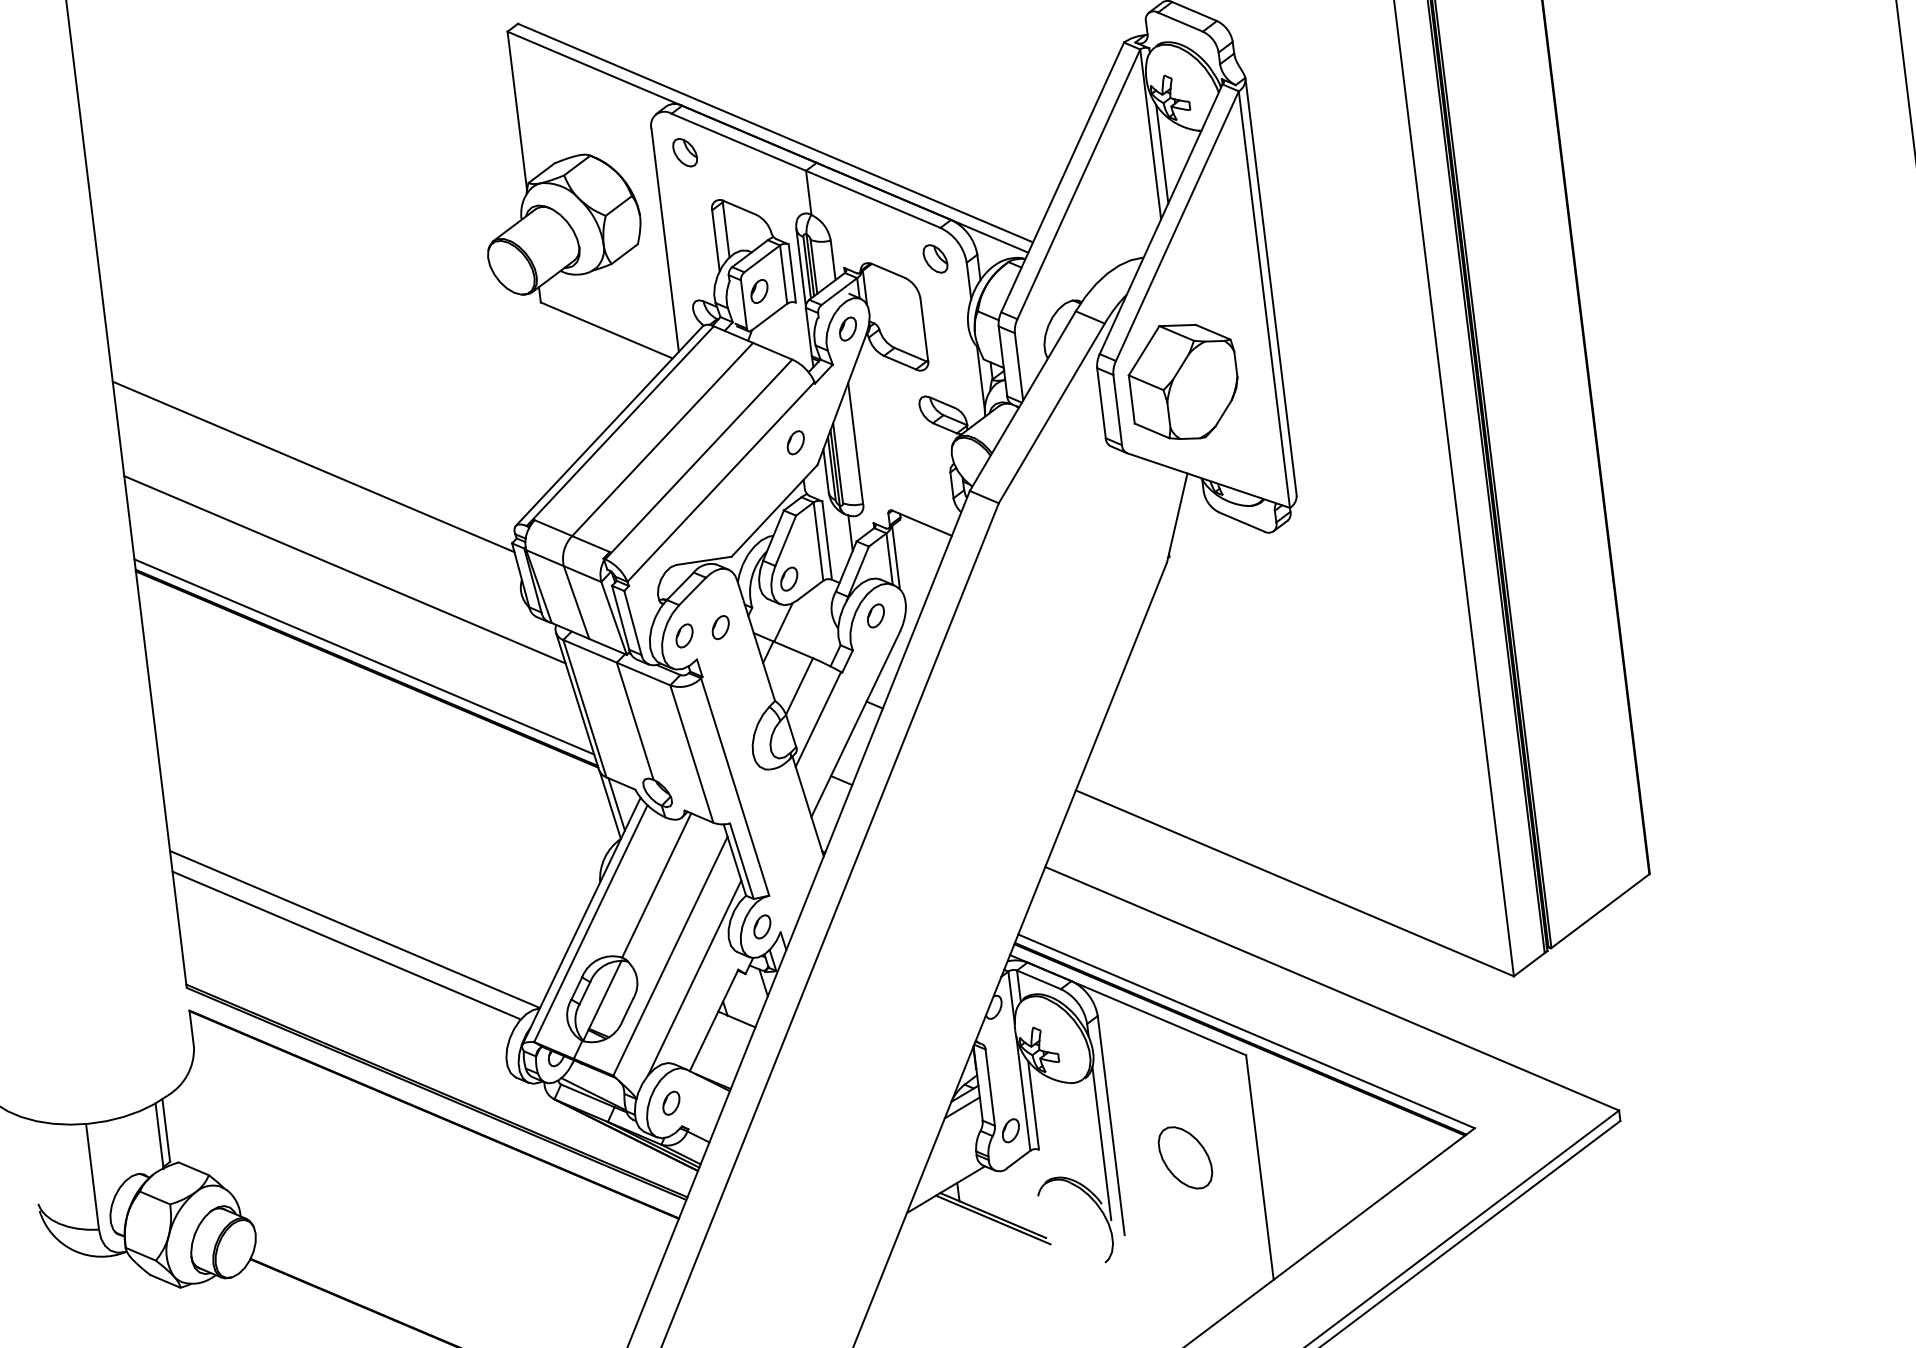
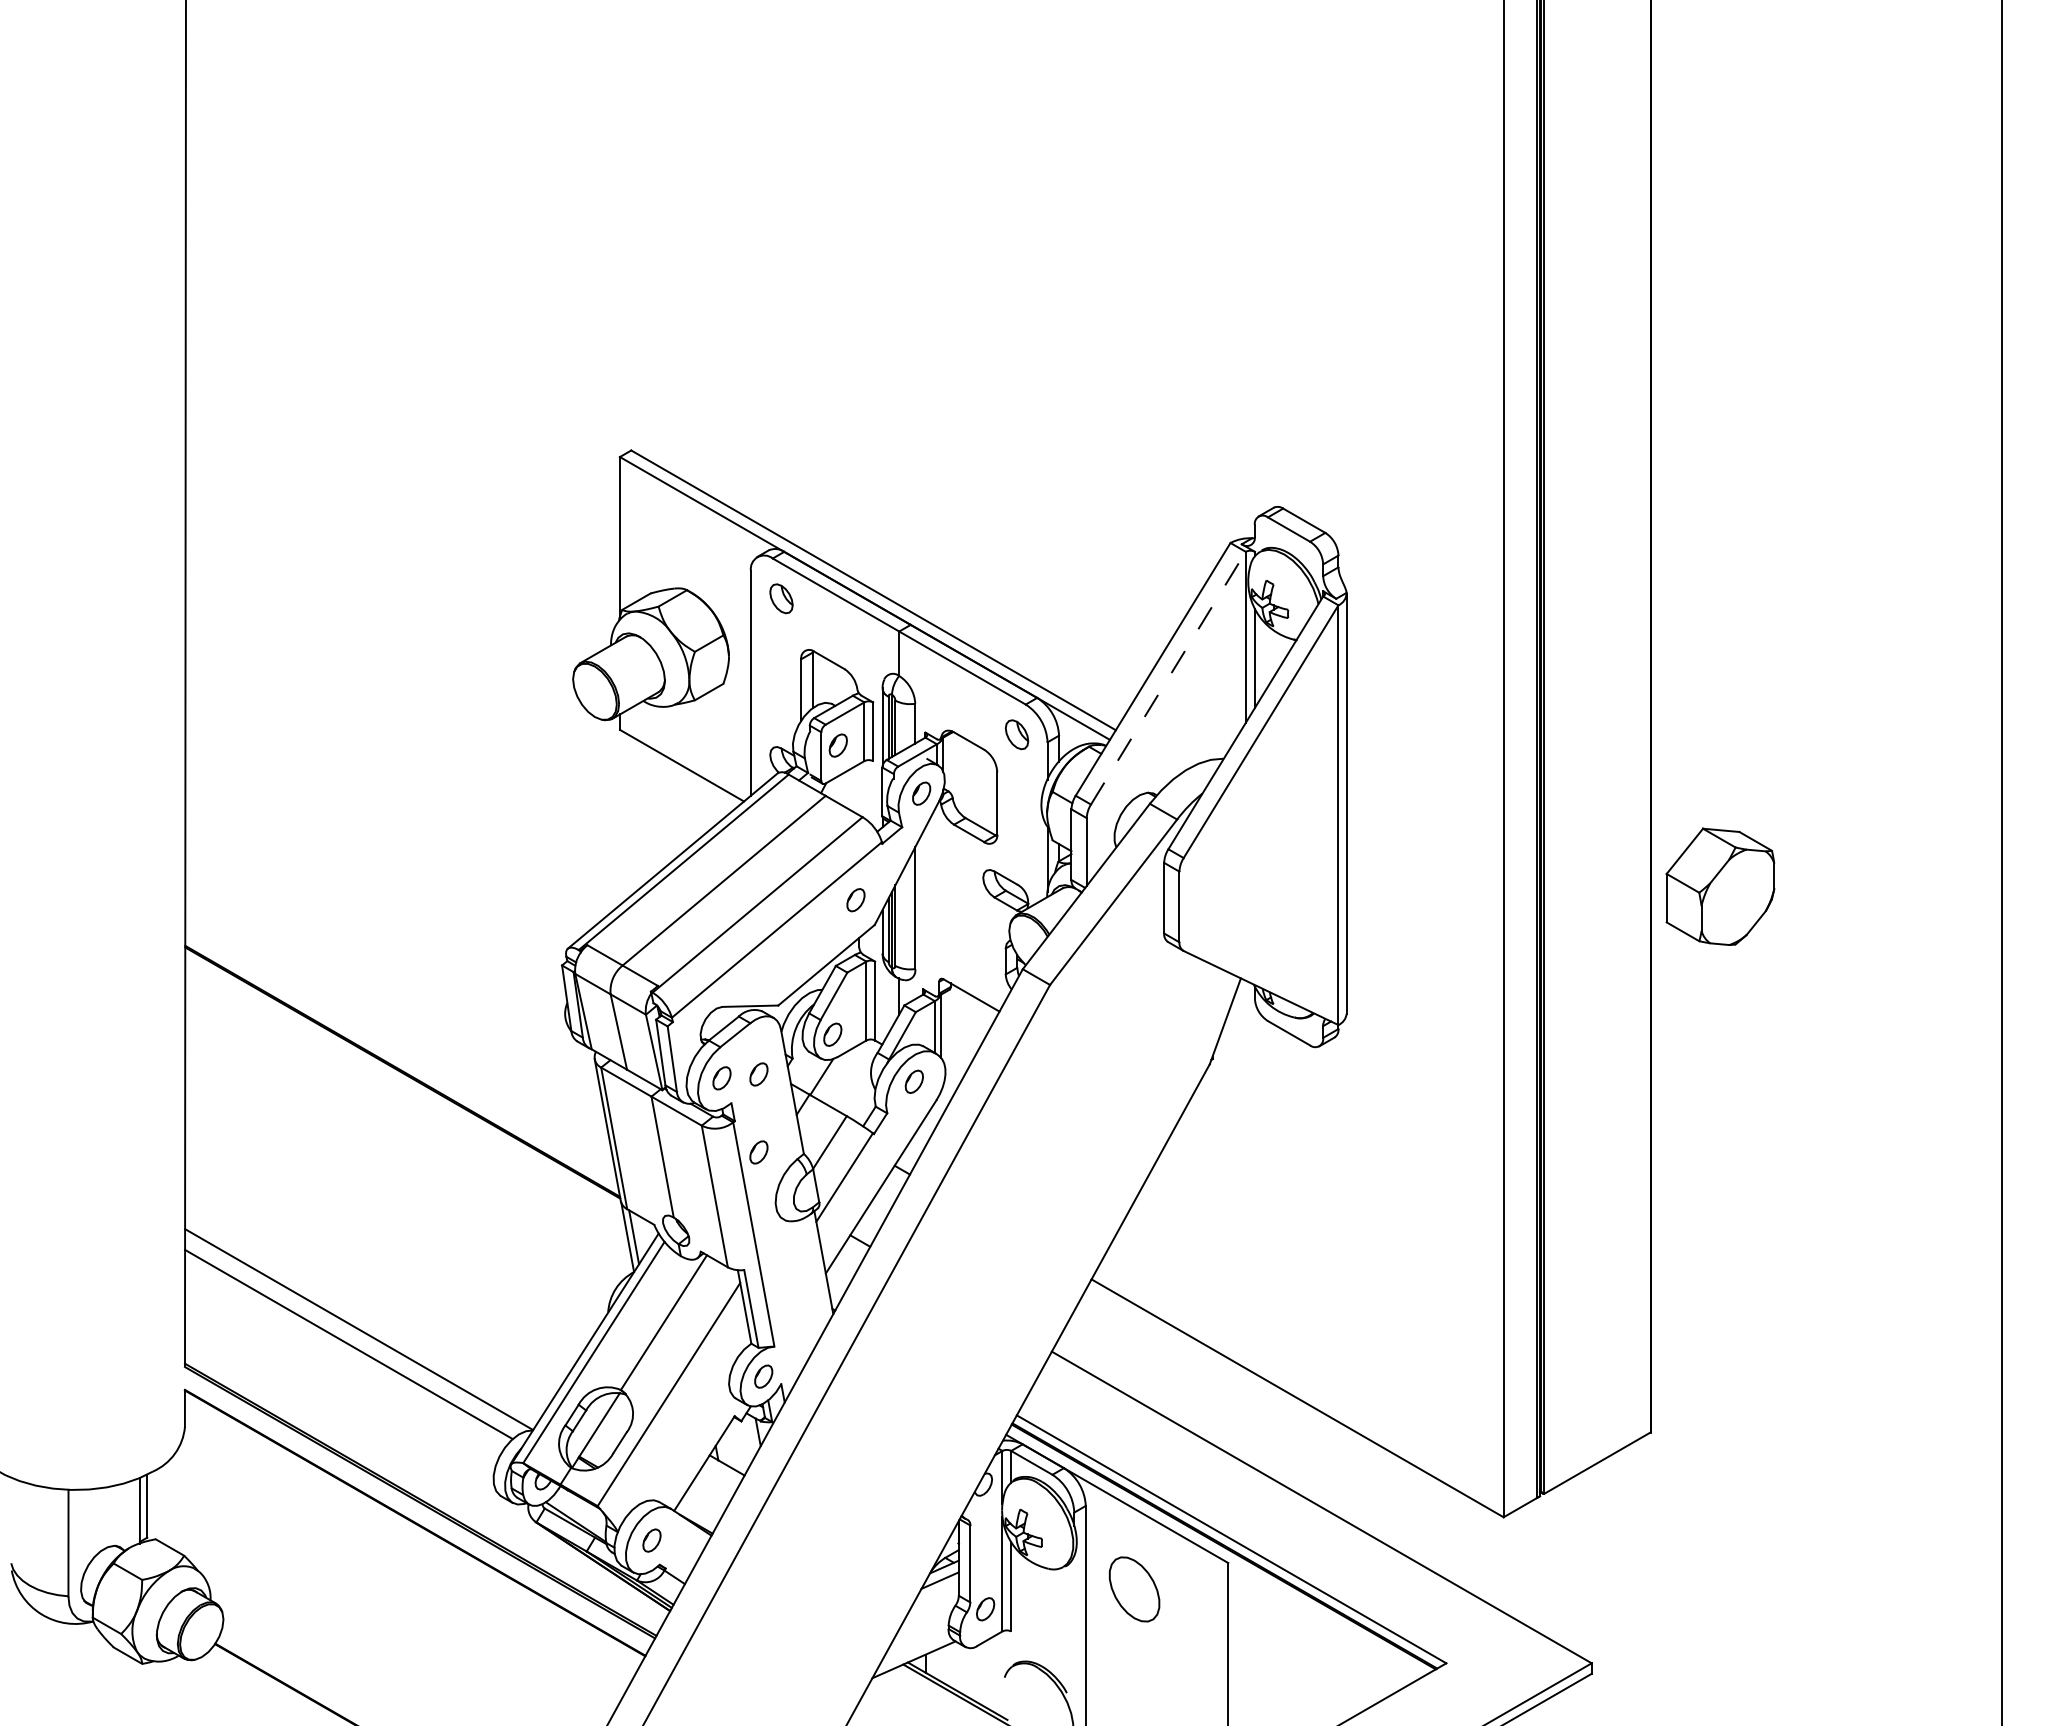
line: (1078, 183) -> (1168, 677), solid -> dashed
part: (1183, 381) -> (1720, 886), moved
line: (313, 467) -> (374, 865), removed
line: (344, 570) -> (392, 971), removed
line: (364, 657) -> (401, 1060), removed
part: (729, 705) -> (758, 1152), added
line: (694, 977) -> (690, 1418), removed
line: (1101, 1142) -> (1074, 1632), removed
part: (1185, 1157) -> (1134, 1589), moved

